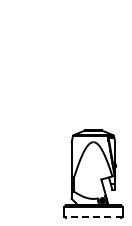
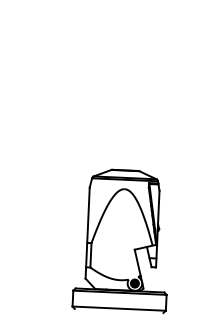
line: (92, 216) -> (117, 308), dashed -> solid

